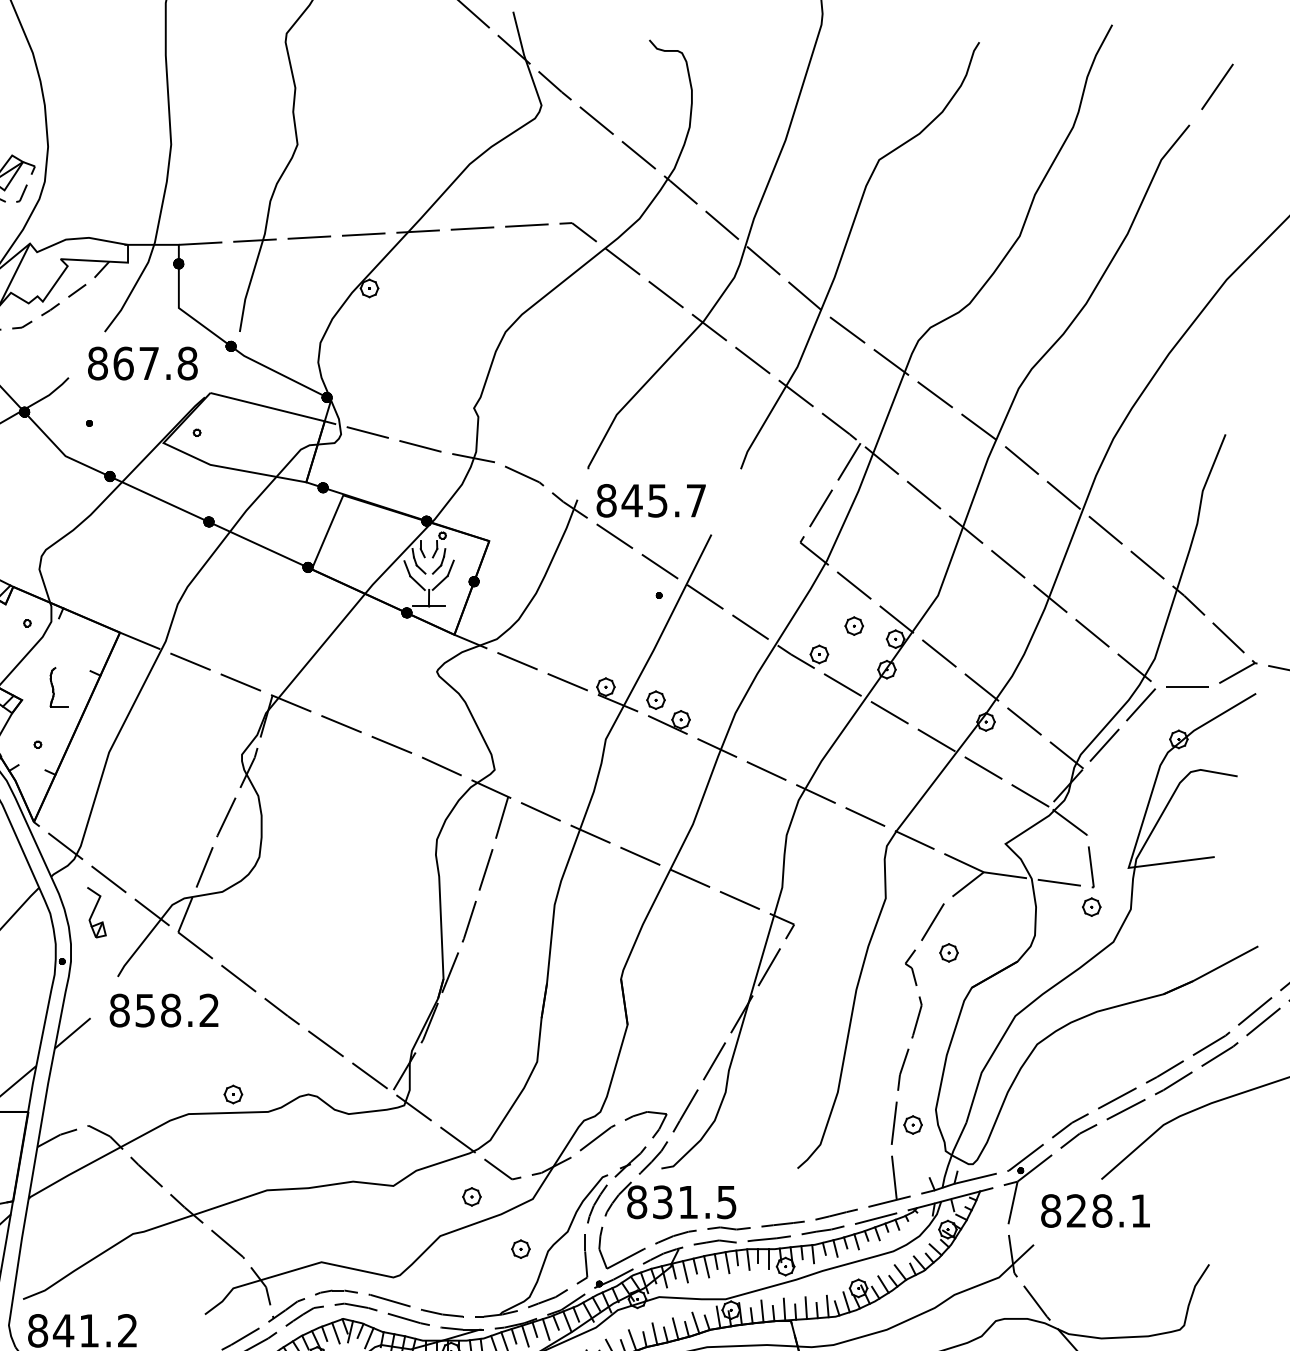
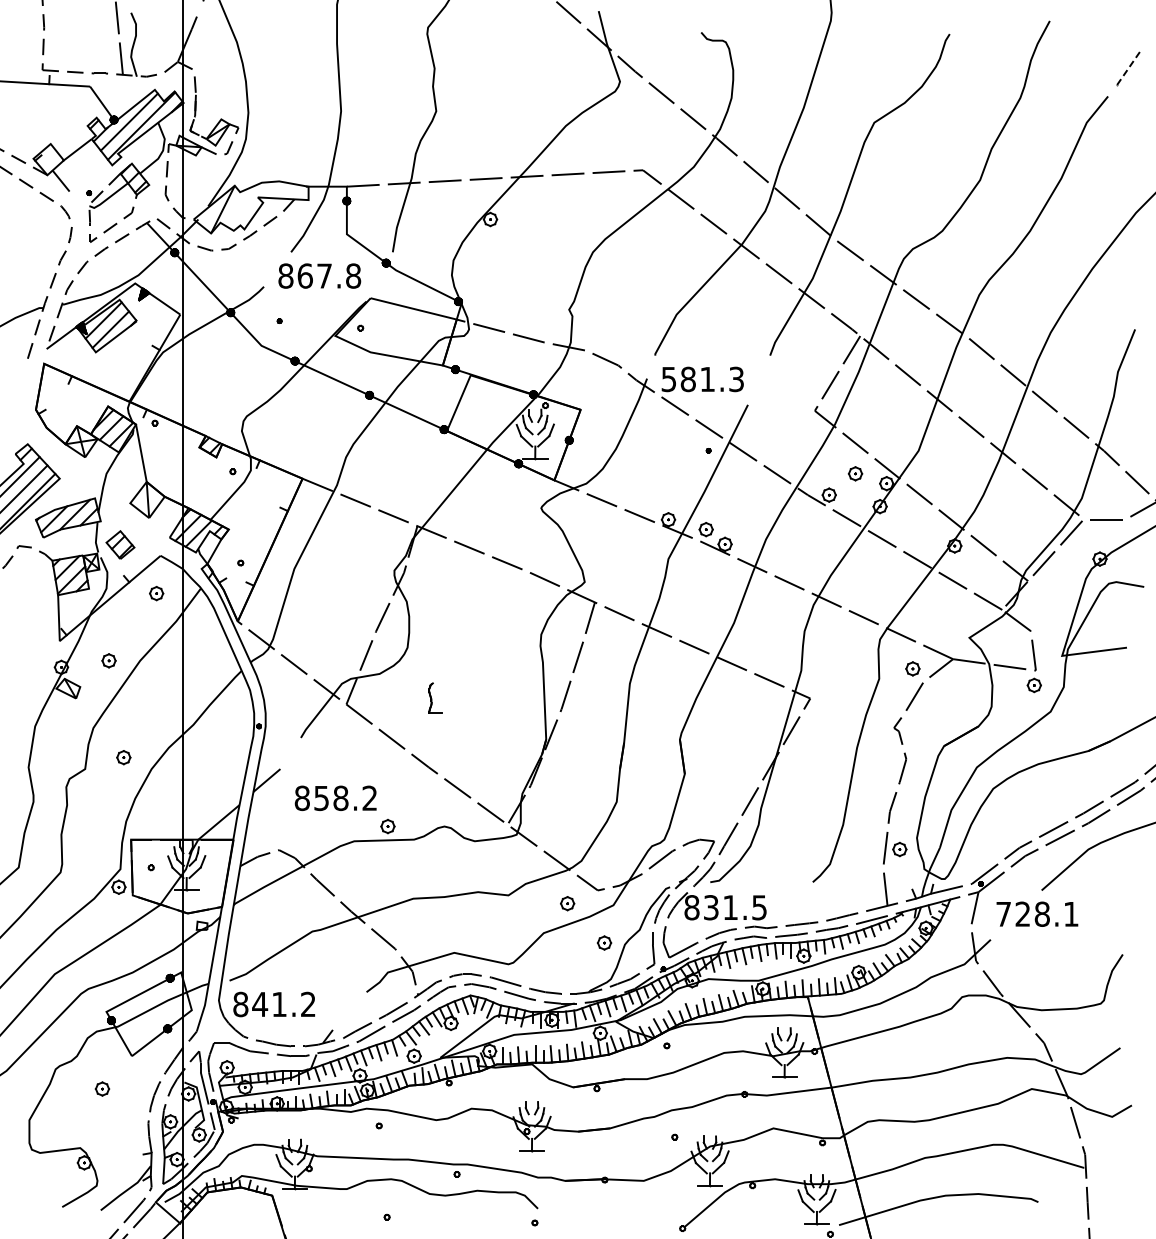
line: (1218, 86) -> (1129, 67), solid -> dashed
text: (651, 500) -> (702, 379), 845.7 -> 581.3
part: (58, 686) -> (435, 697), moved
part: (96, 912) -> (284, 689), removed
part: (948, 952) -> (912, 668), moved
text: (163, 1009) -> (335, 797), moved
text: (1050, 1209) -> (1003, 913), 828.1 -> 728.1

